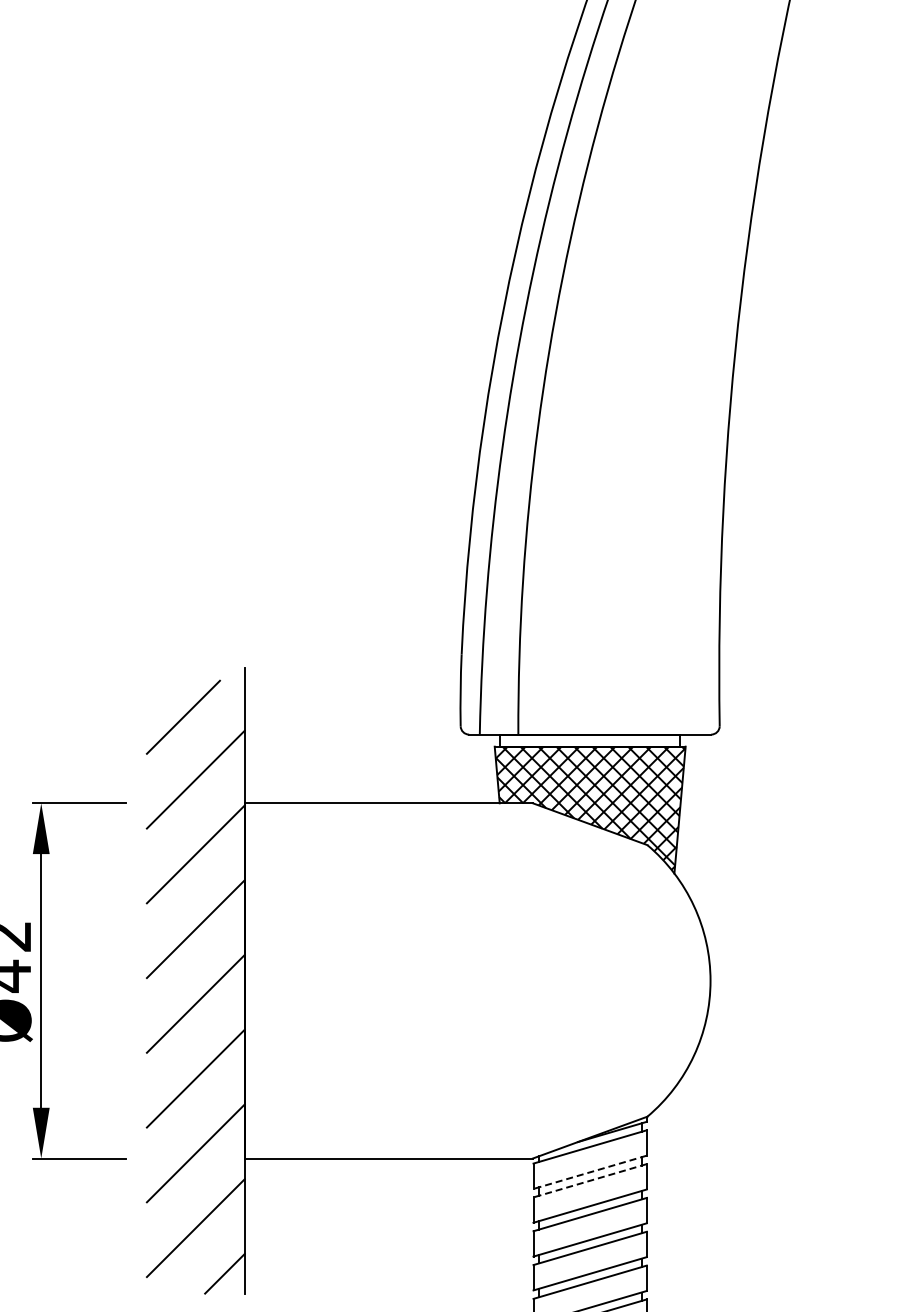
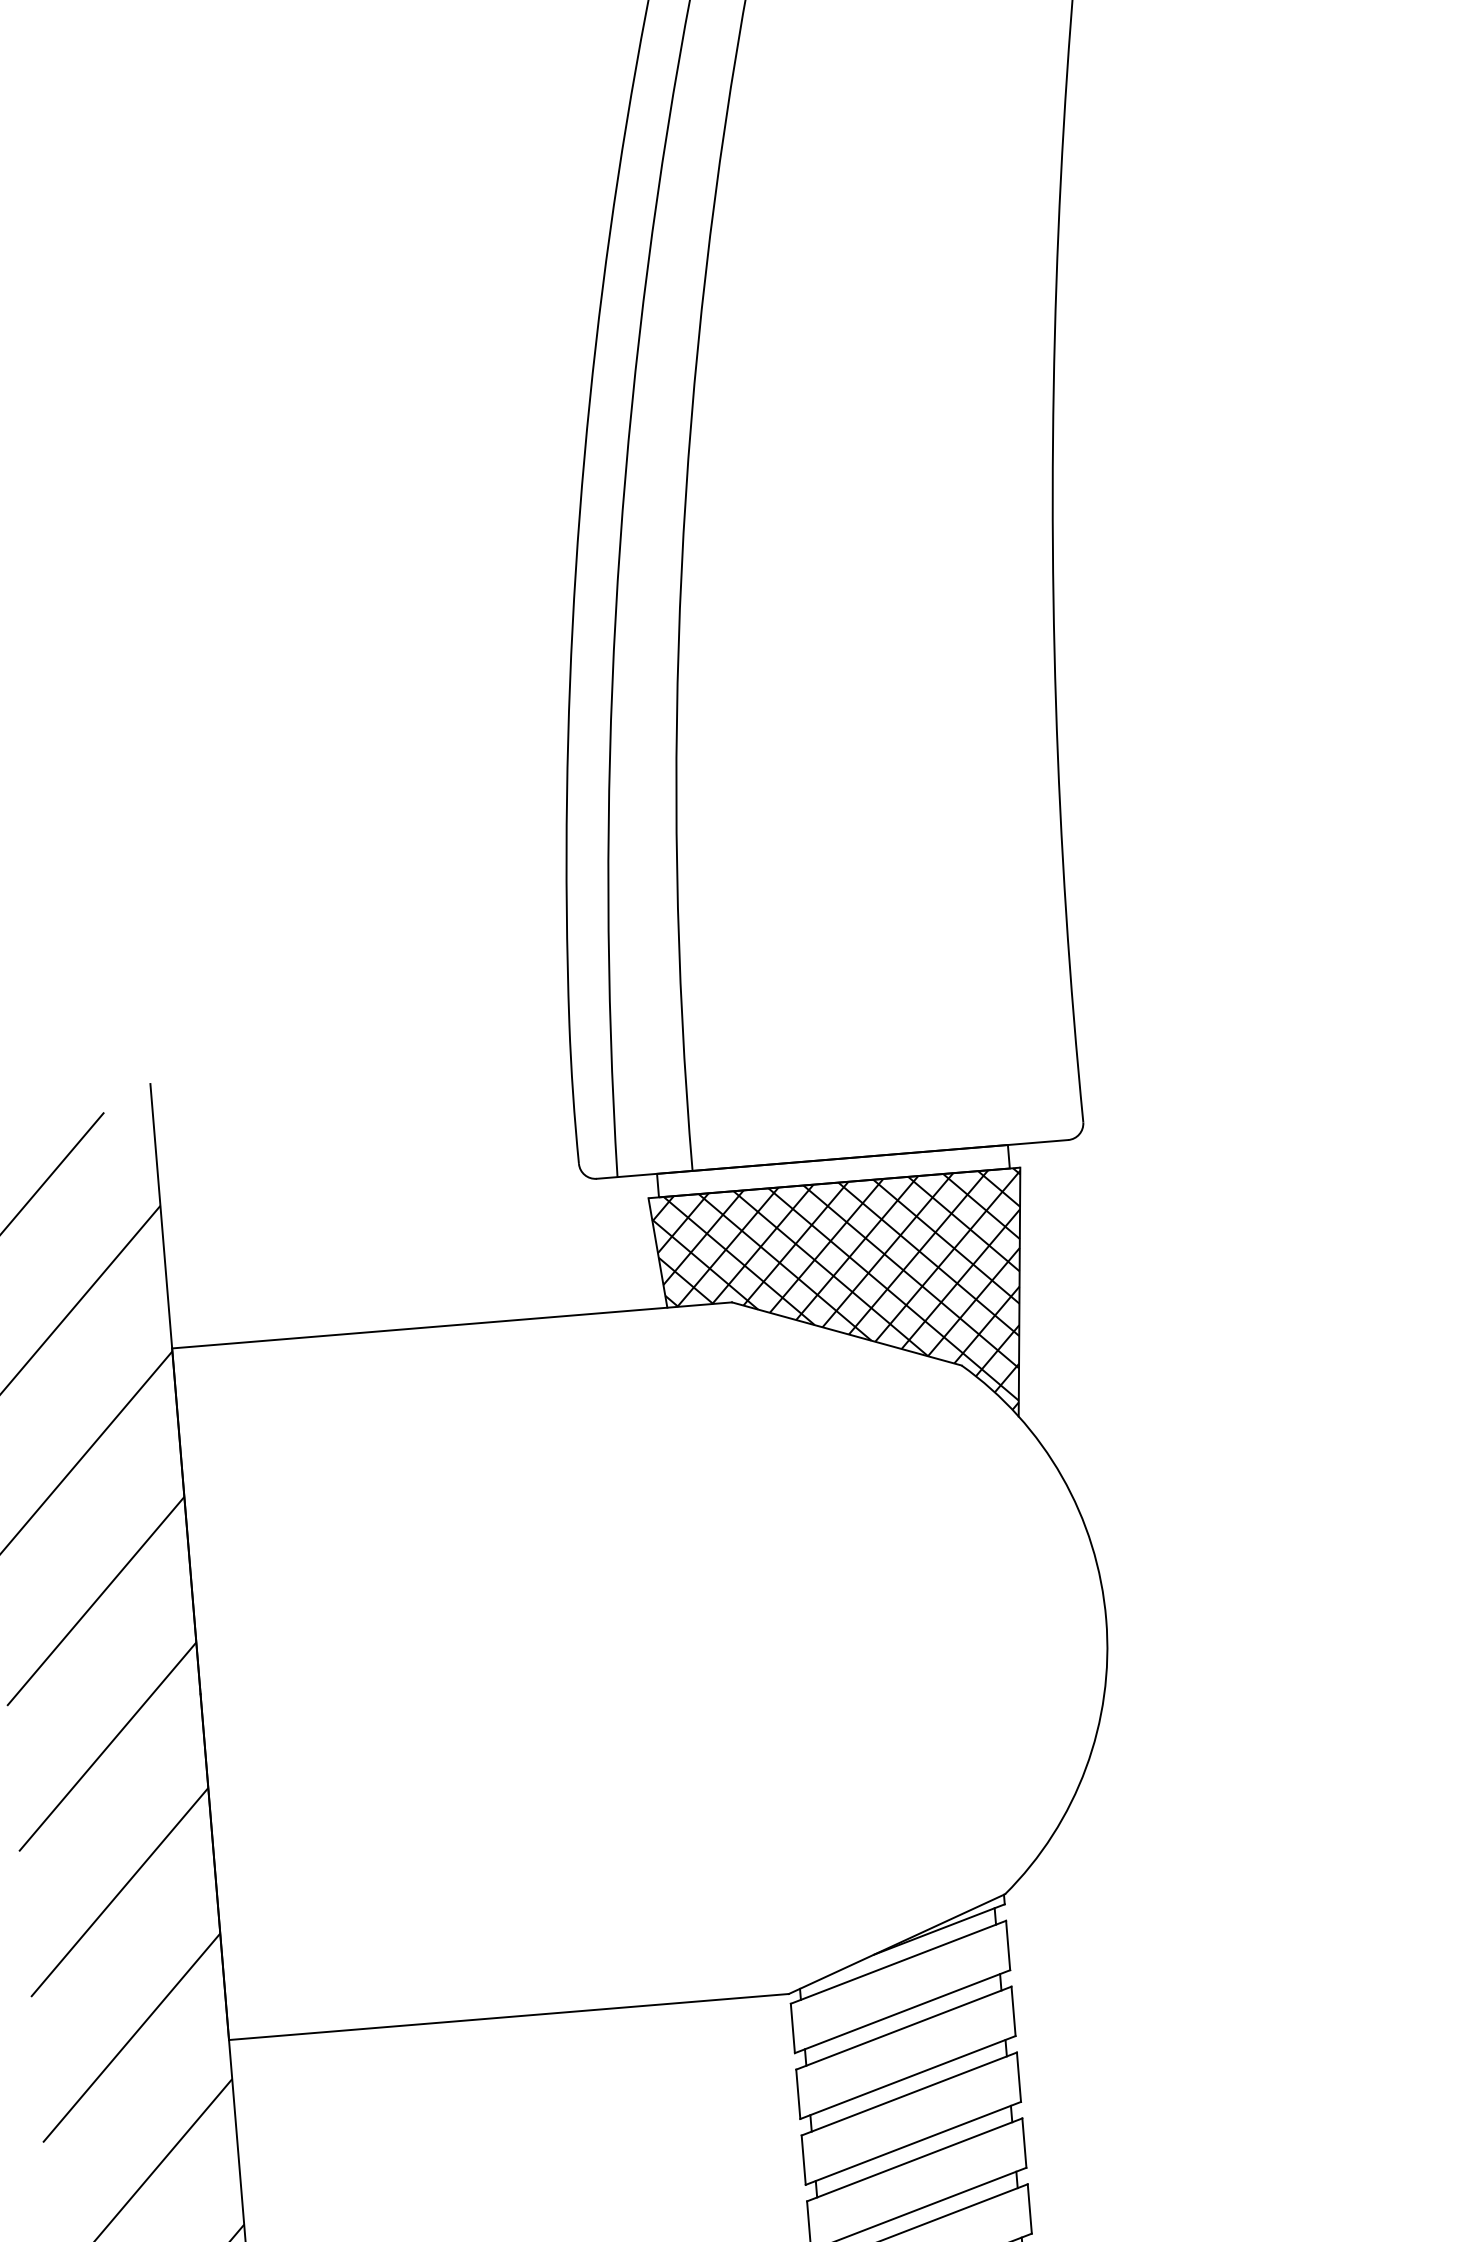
line: (589, 1172) -> (901, 2012), dashed -> solid
line: (589, 1180) -> (902, 2027), dashed -> solid

